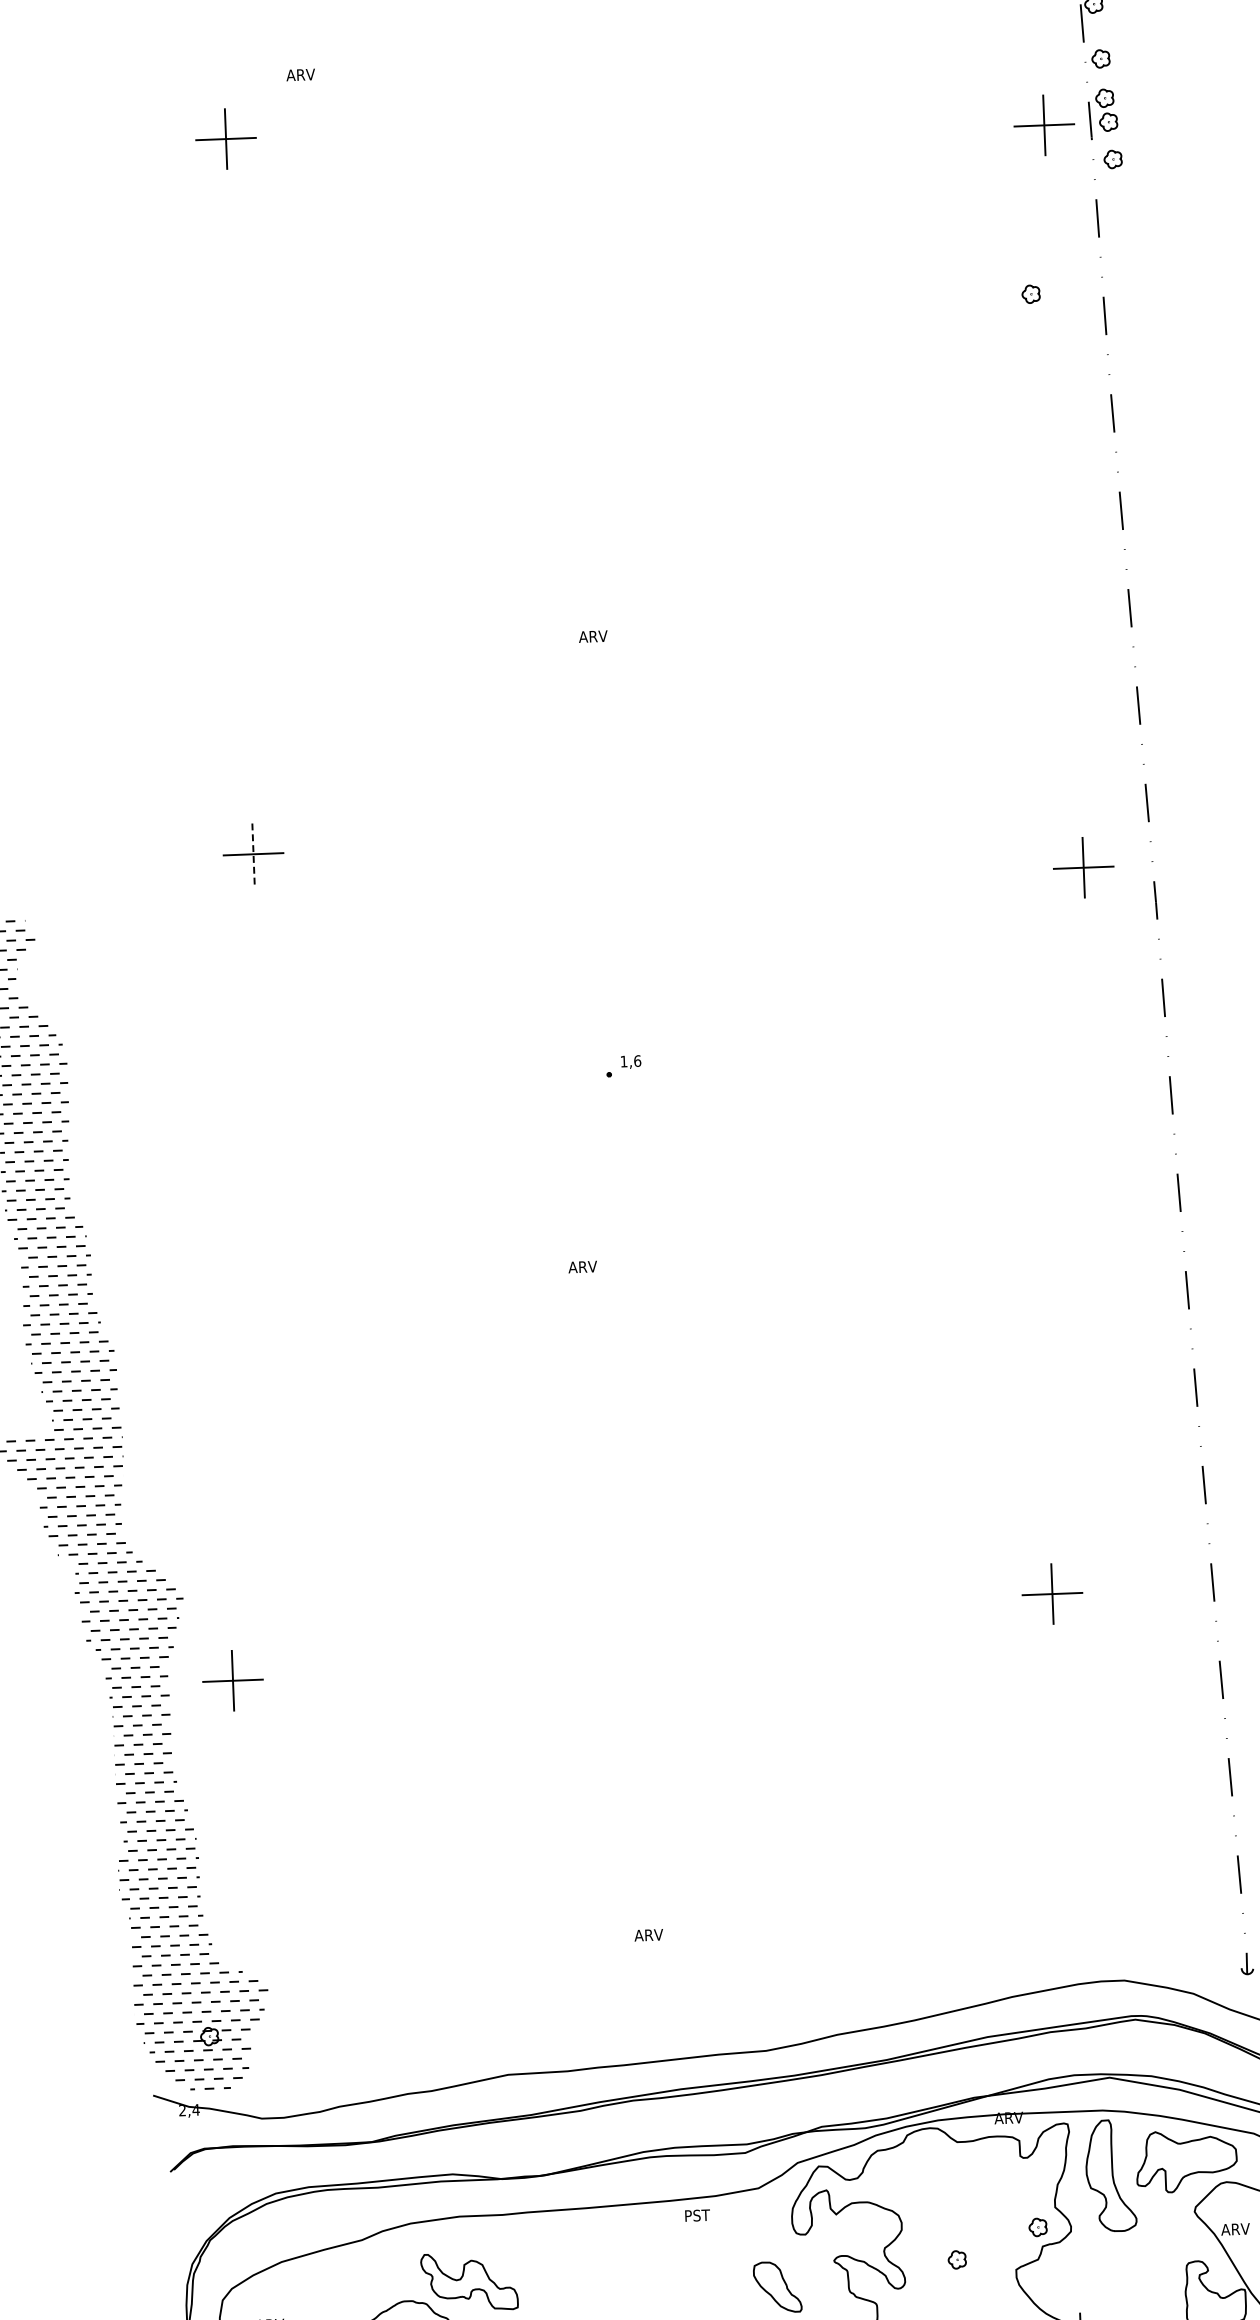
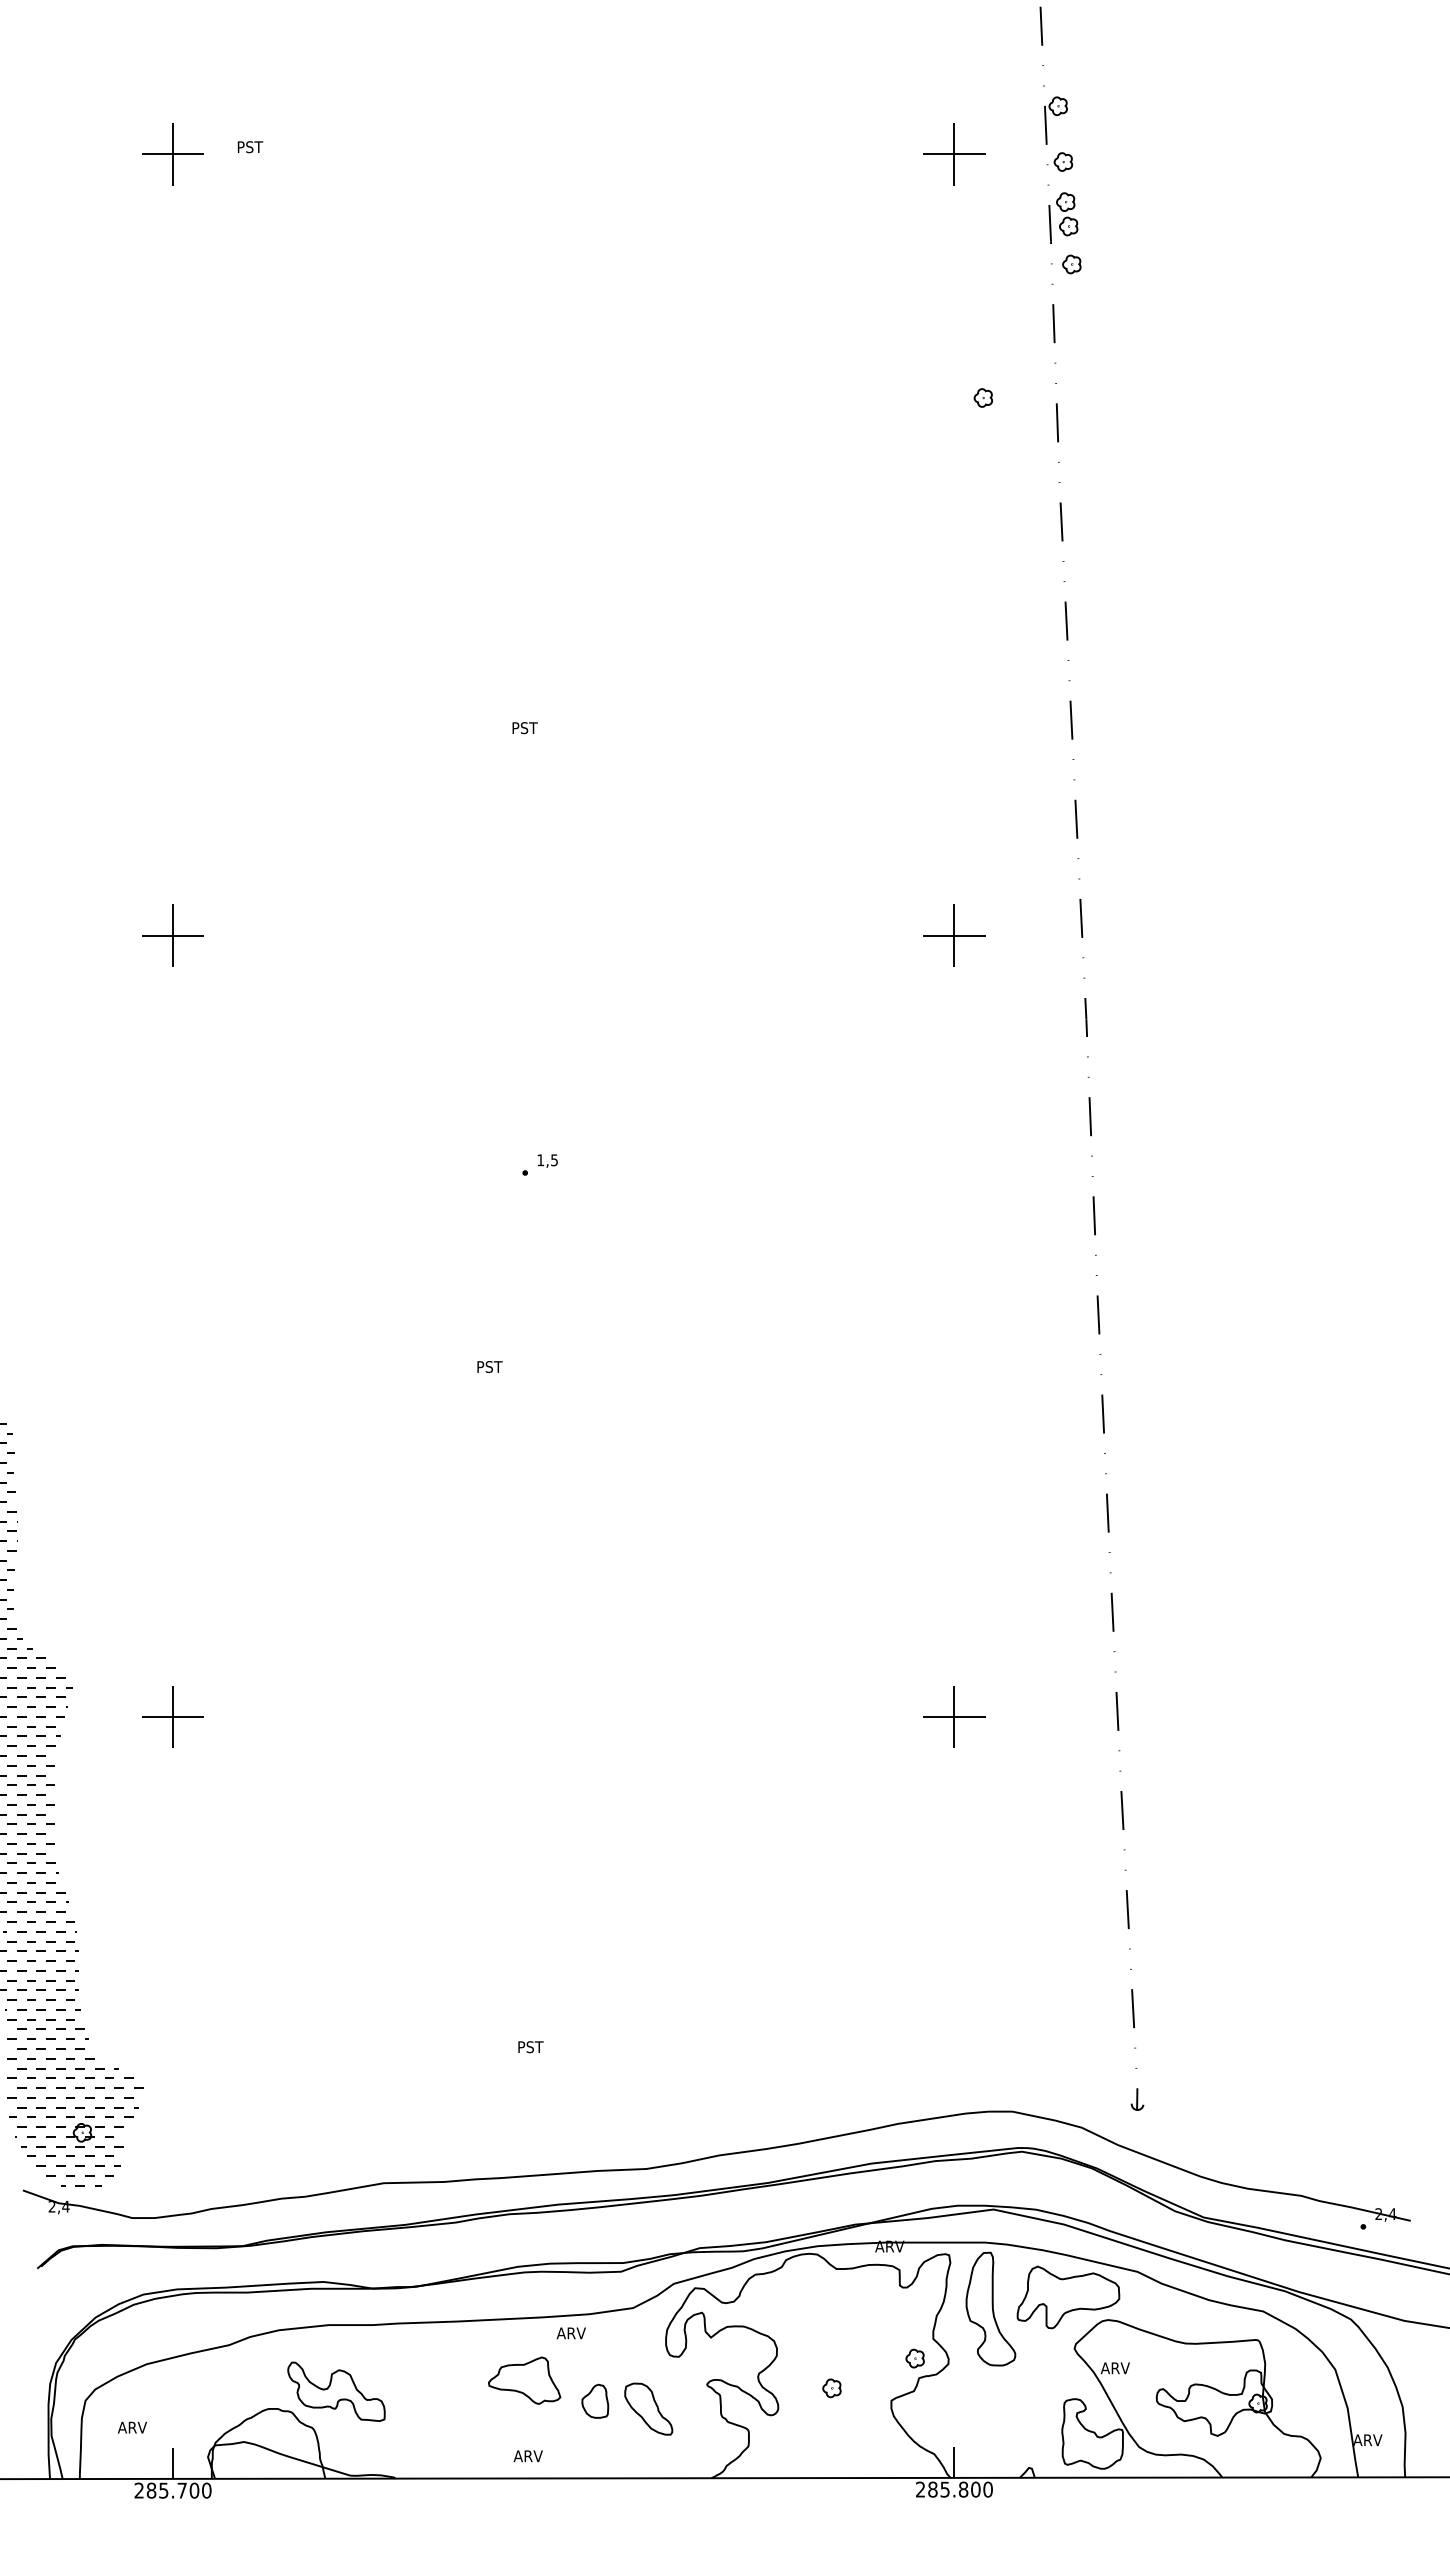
text: (299, 75) -> (250, 147), ARV -> PST
part: (1044, 125) -> (954, 154), moved
part: (225, 139) -> (172, 154), moved
text: (592, 637) -> (525, 728), ARV -> PST
line: (253, 855) -> (173, 936), dashed -> solid
part: (1083, 867) -> (954, 935), moved
text: (637, 1061) -> (554, 1160), 1,6 -> 1,5
text: (582, 1266) -> (490, 1366), ARV -> PST
part: (232, 1680) -> (172, 1716), moved
text: (648, 1935) -> (531, 2047), ARV -> PST
text: (697, 2215) -> (570, 2333), PST -> ARV
part: (654, 2263) -> (524, 2380), added
part: (724, 2280) -> (595, 2400), added

